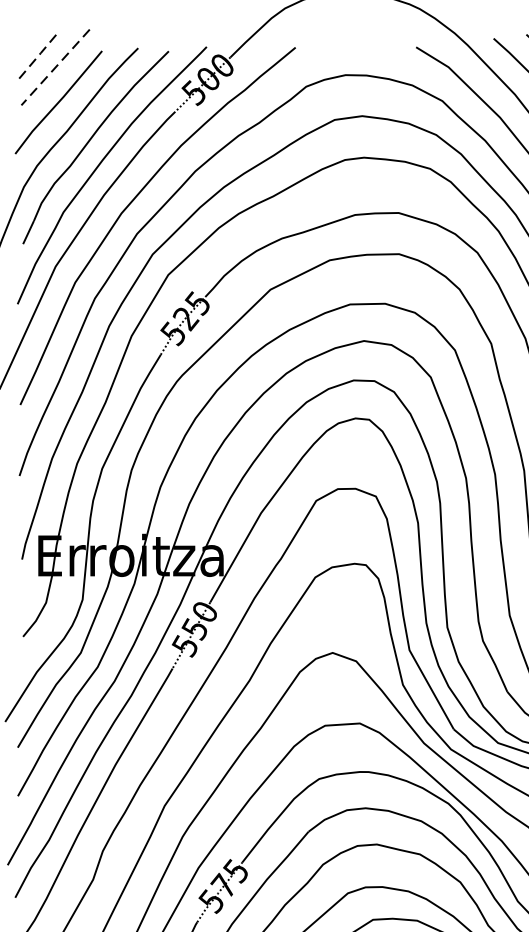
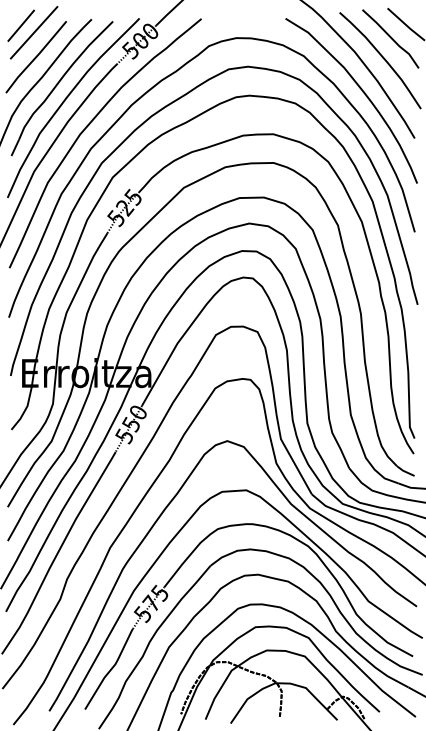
line: (37, 57) -> (21, 25), dashed -> solid
line: (56, 67) -> (34, 32), dashed -> solid

